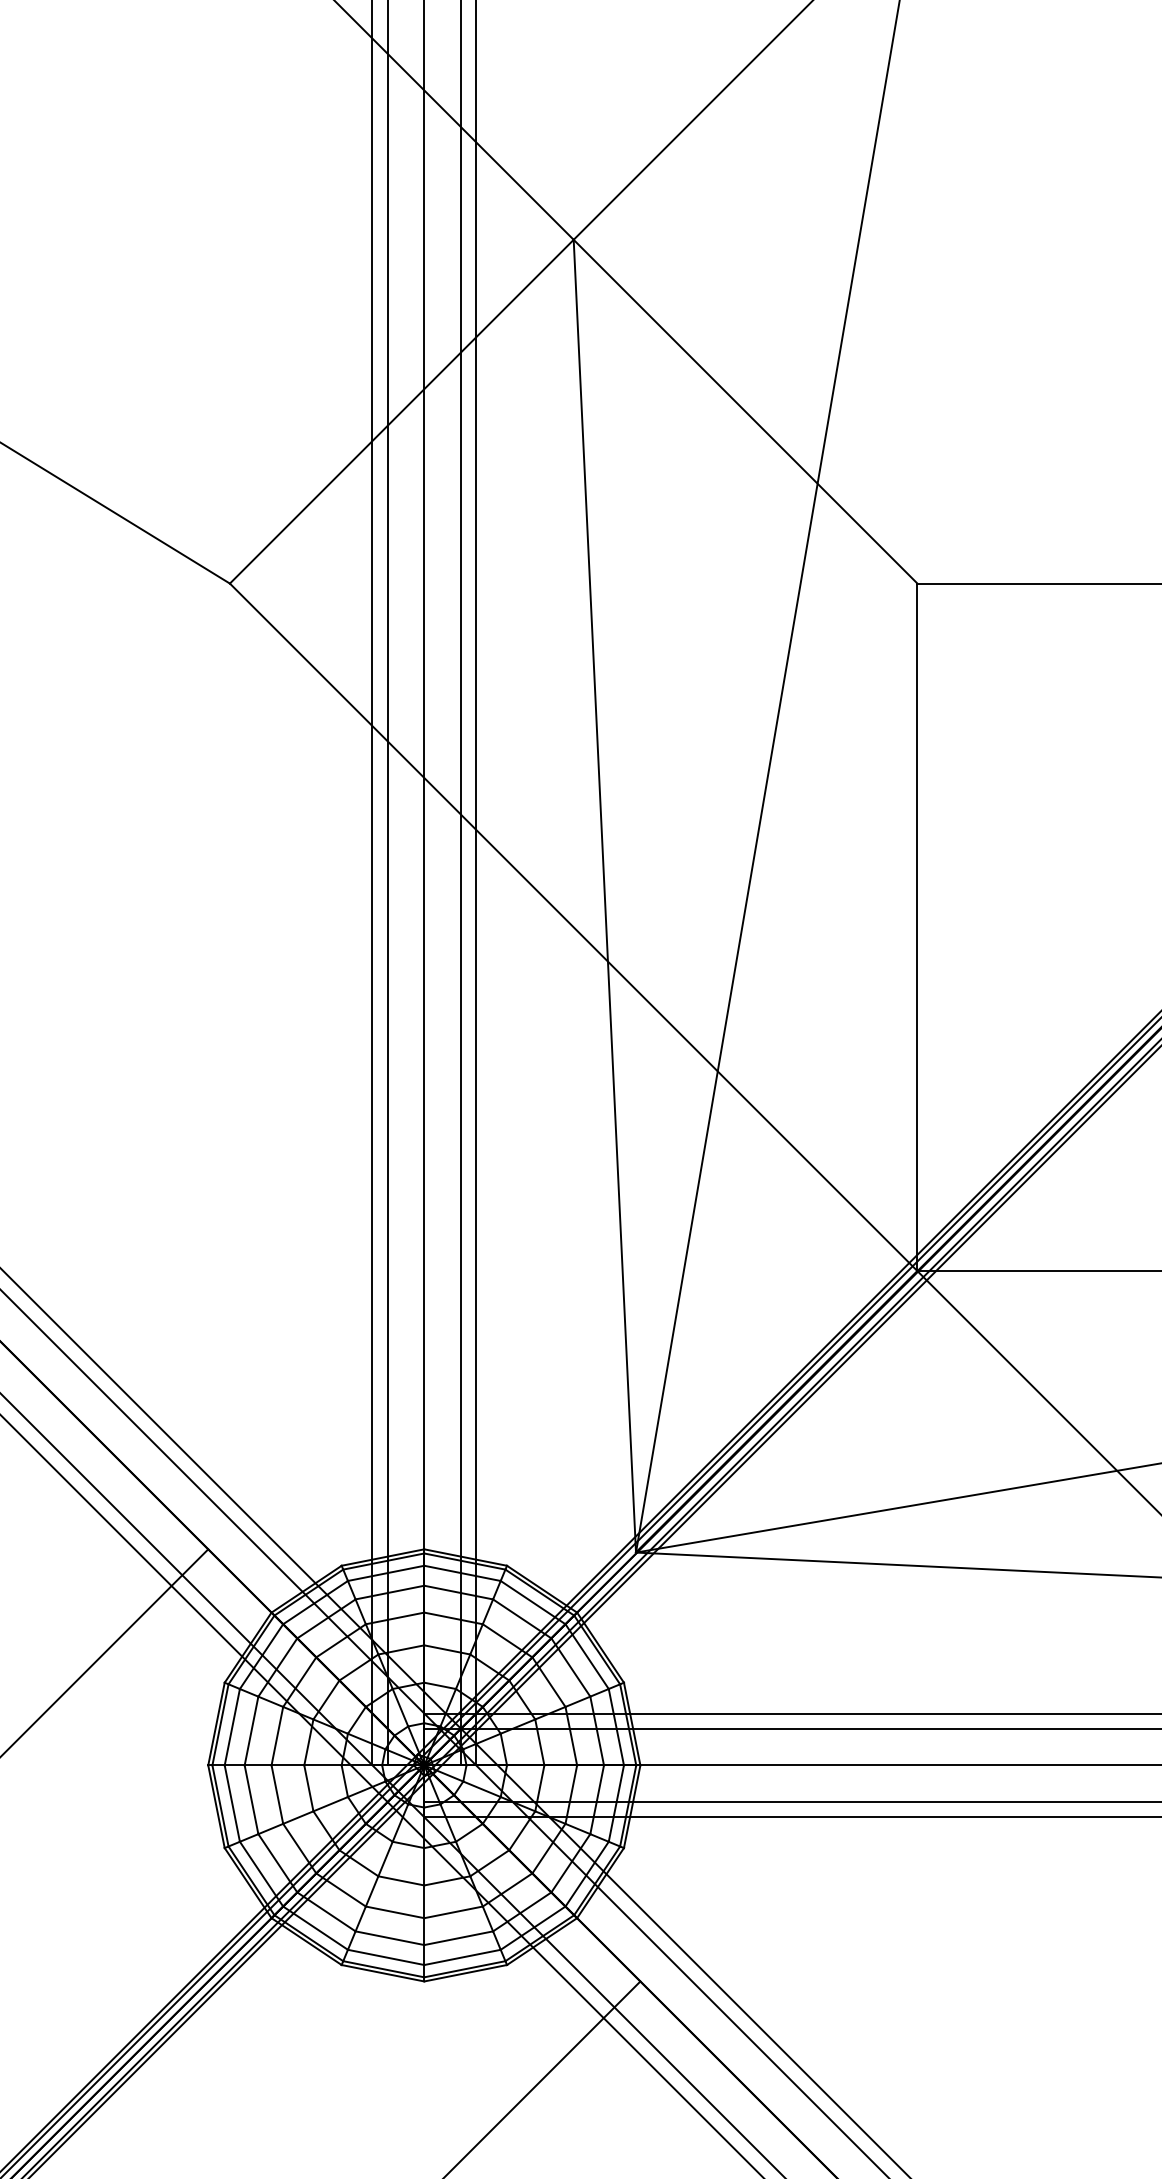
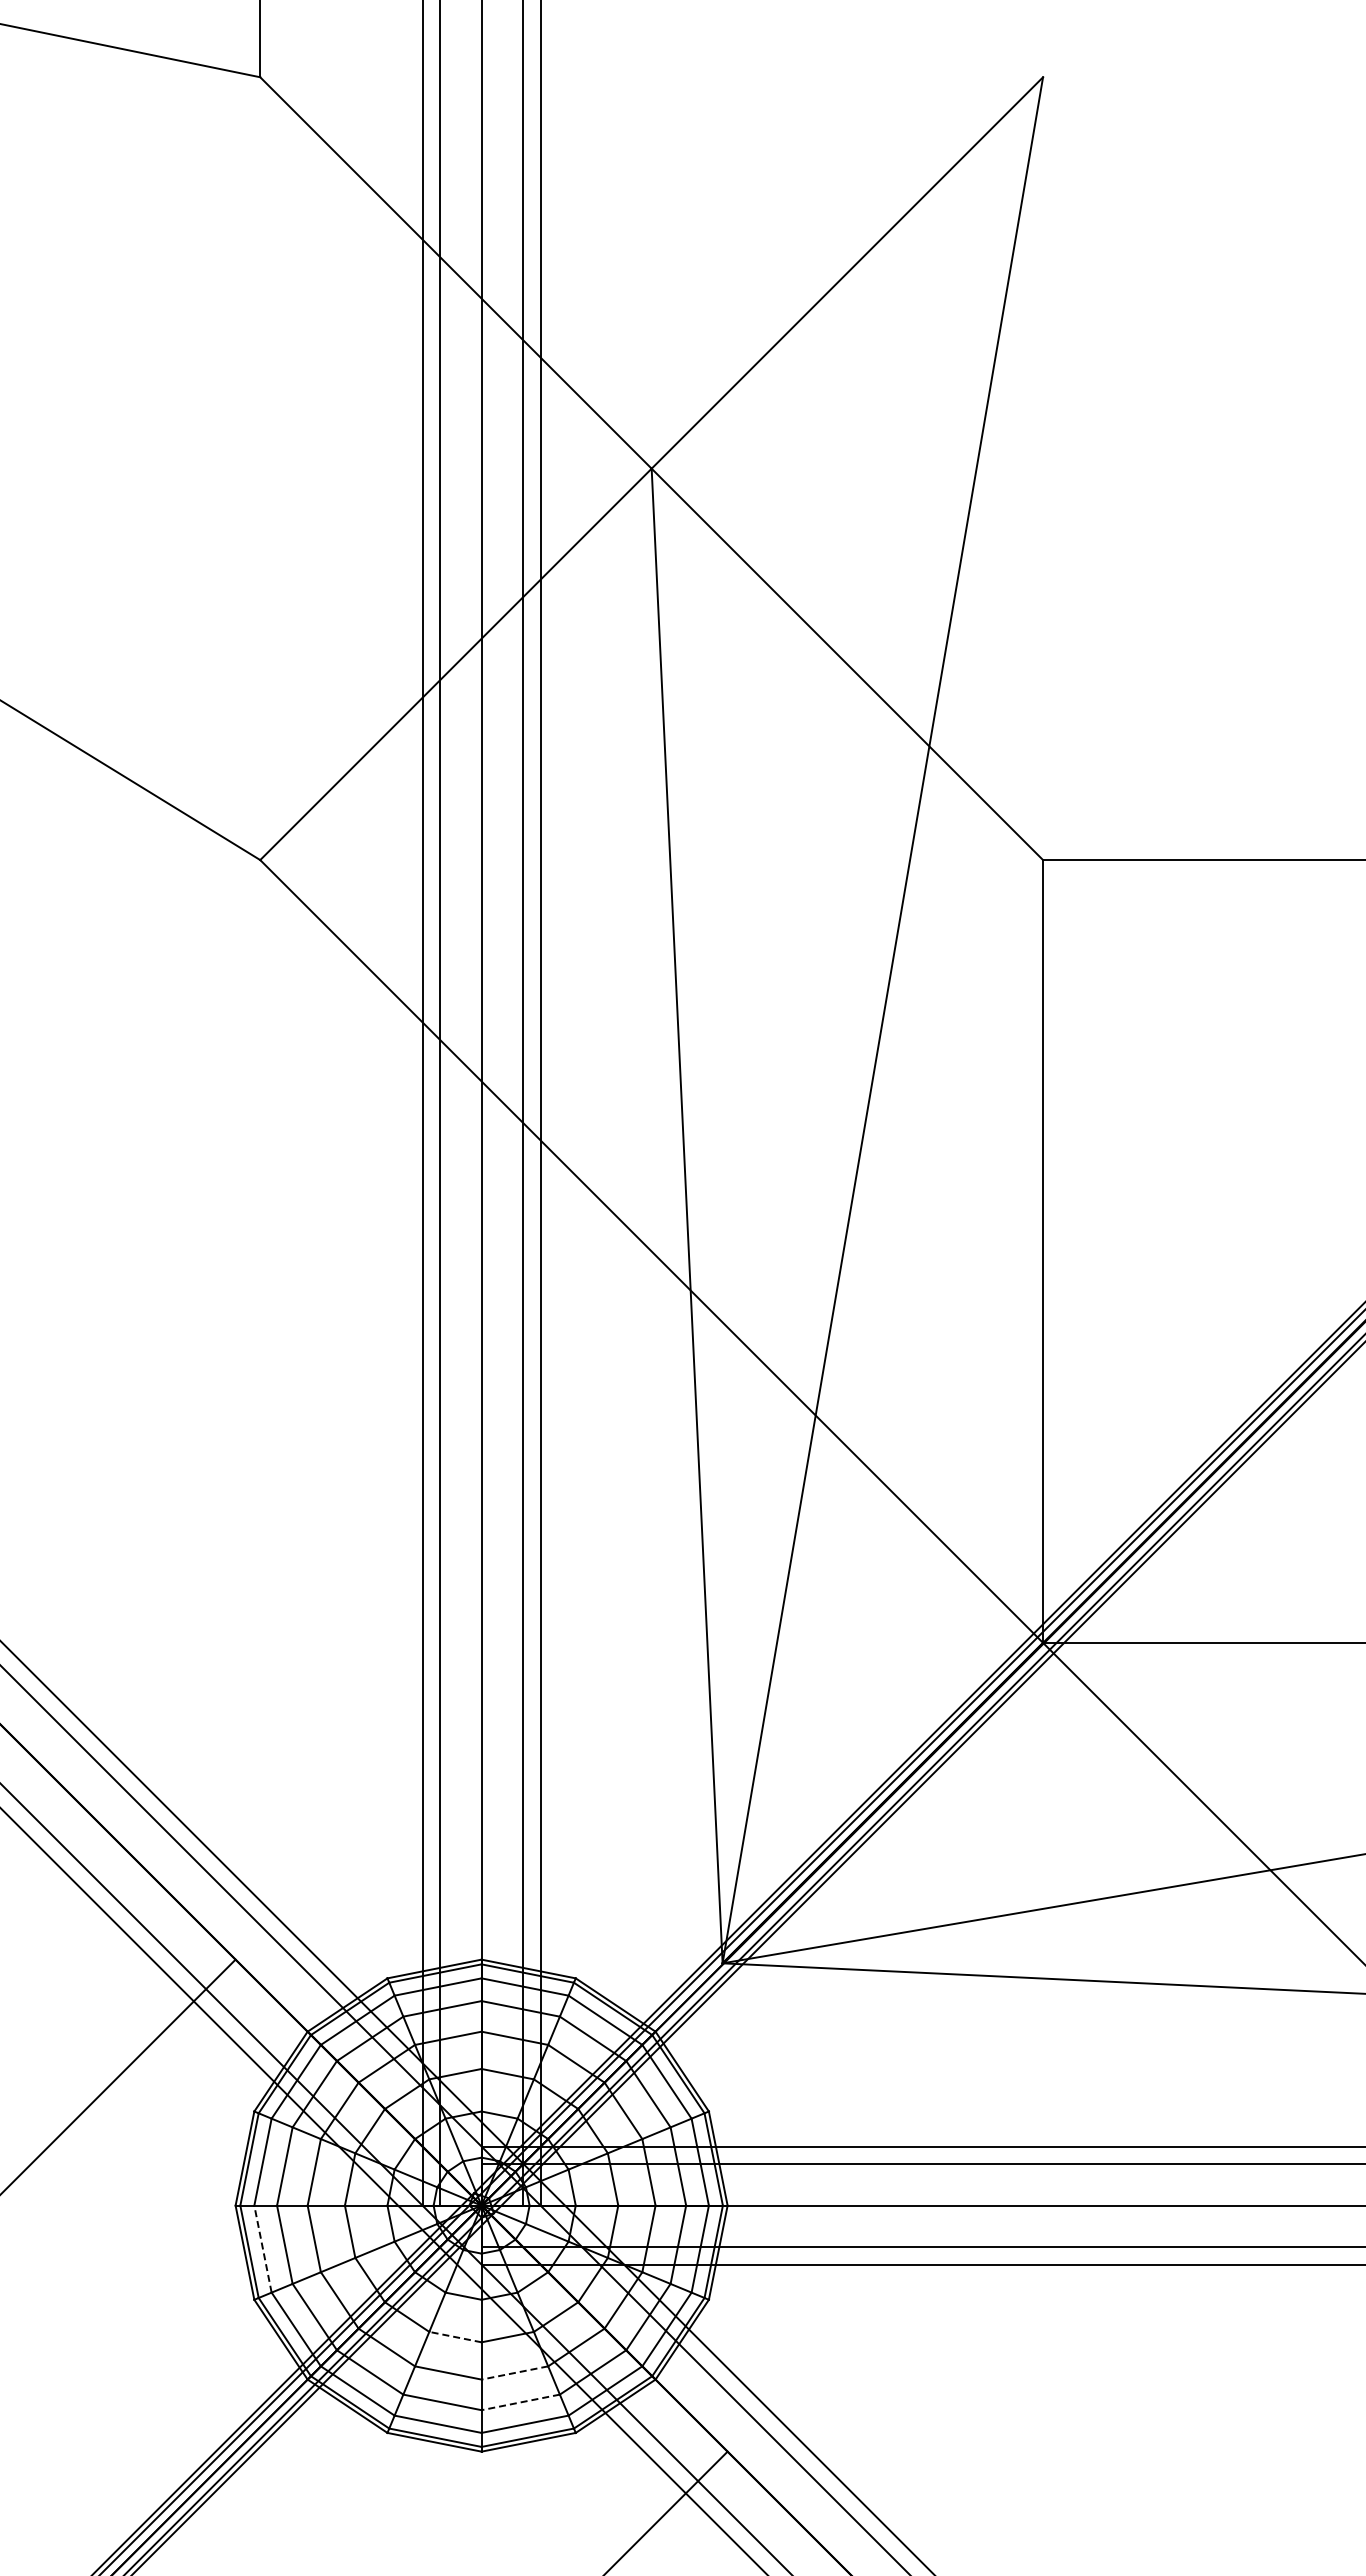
line: (231, 1803) -> (262, 2248), solid -> dashed
line: (401, 1881) -> (455, 2337), solid -> dashed
line: (453, 1911) -> (514, 2372), solid -> dashed
line: (458, 1938) -> (520, 2402), solid -> dashed

